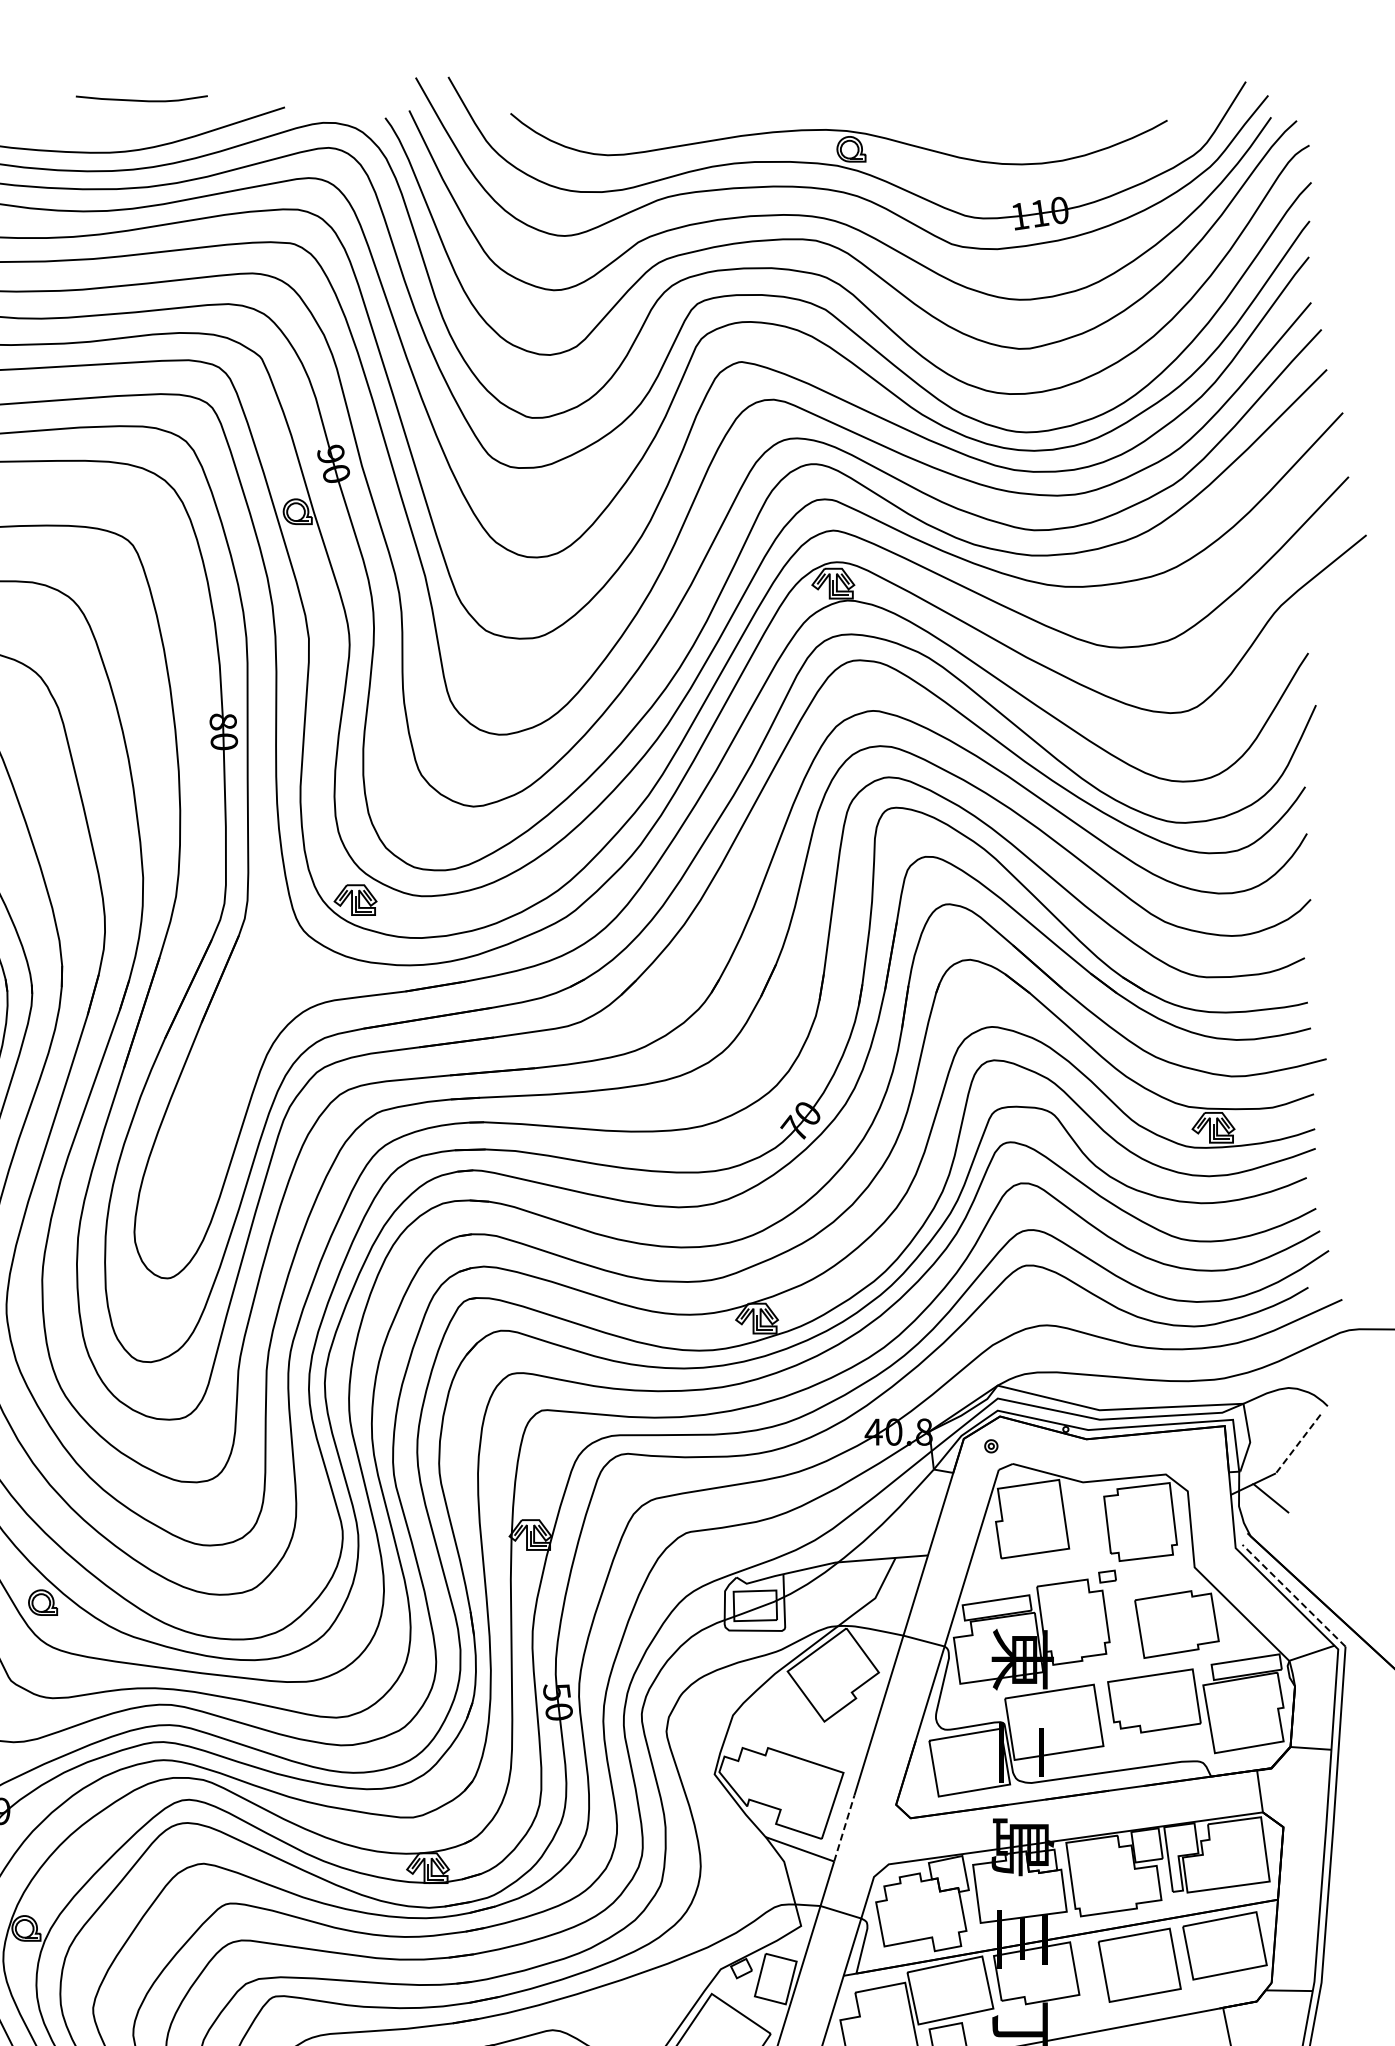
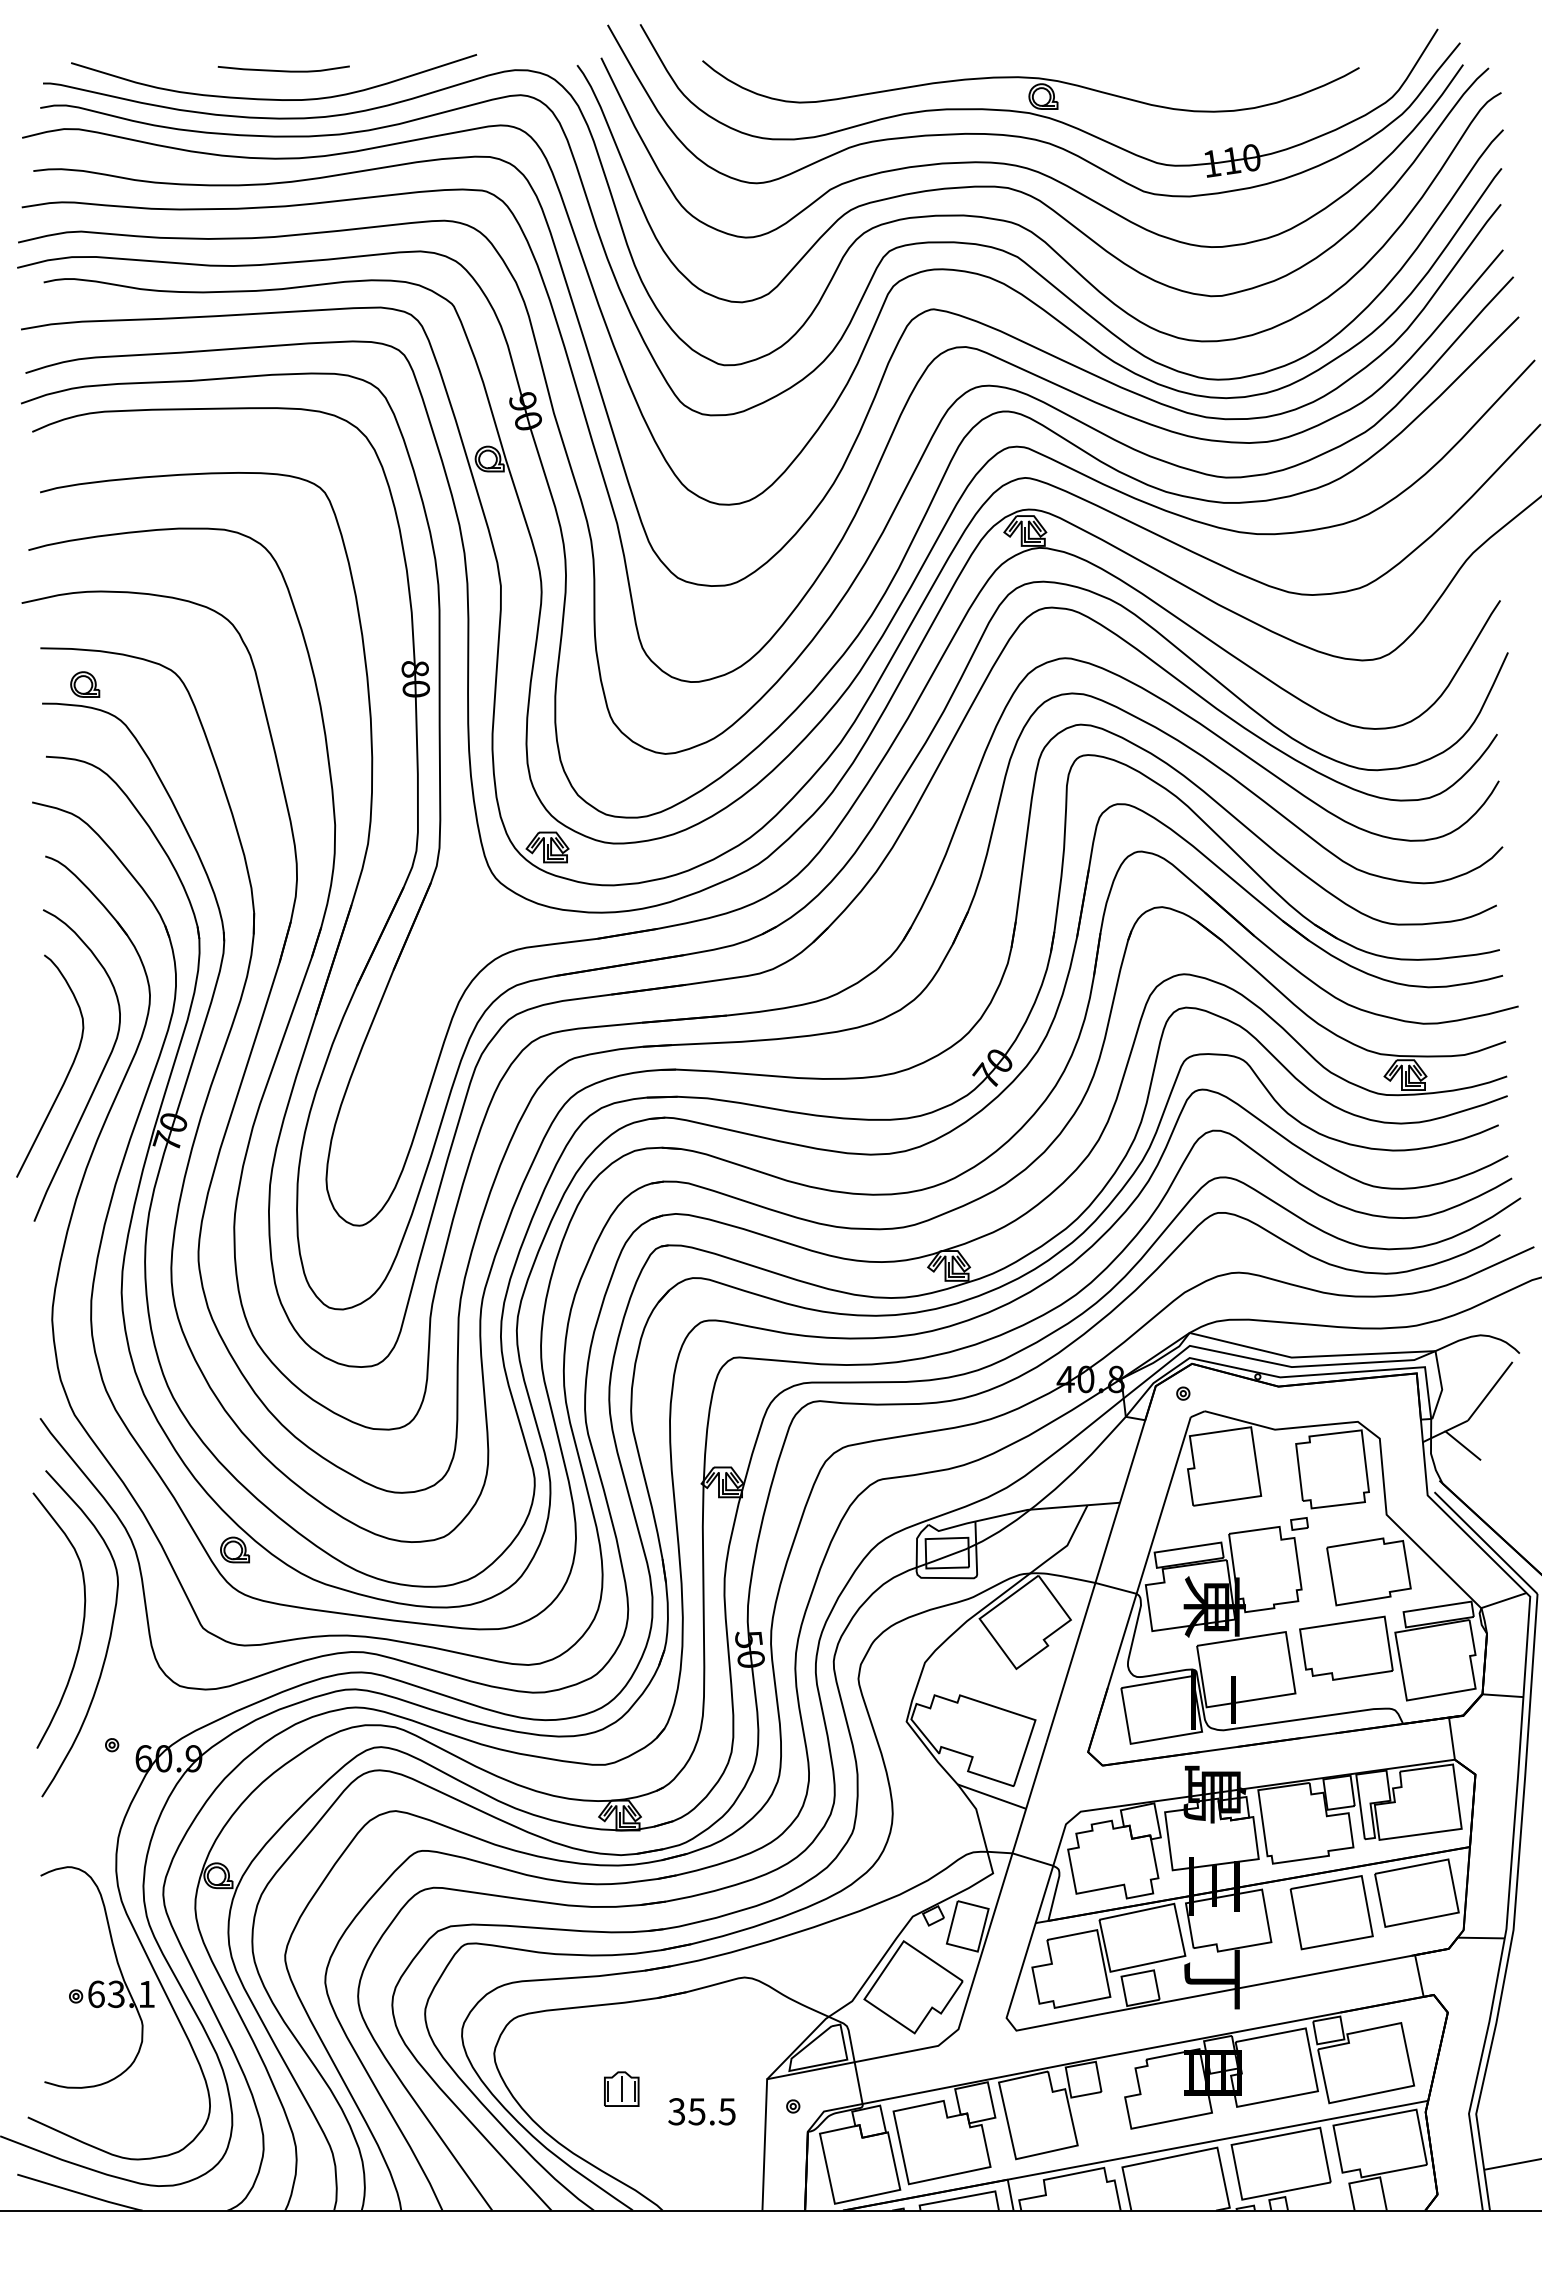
curve: (141, 100) -> (283, 70), moved
line: (1298, 1444) -> (1490, 1391), dashed -> solid
line: (1294, 1596) -> (1486, 1543), dashed -> solid
line: (844, 1828) -> (1036, 1775), dashed -> solid

